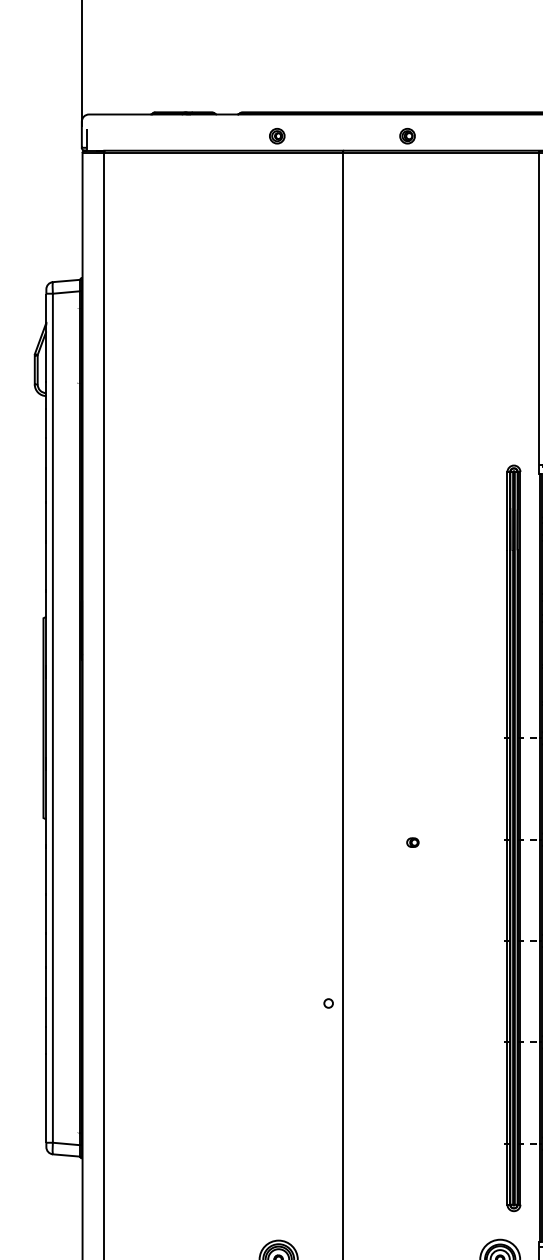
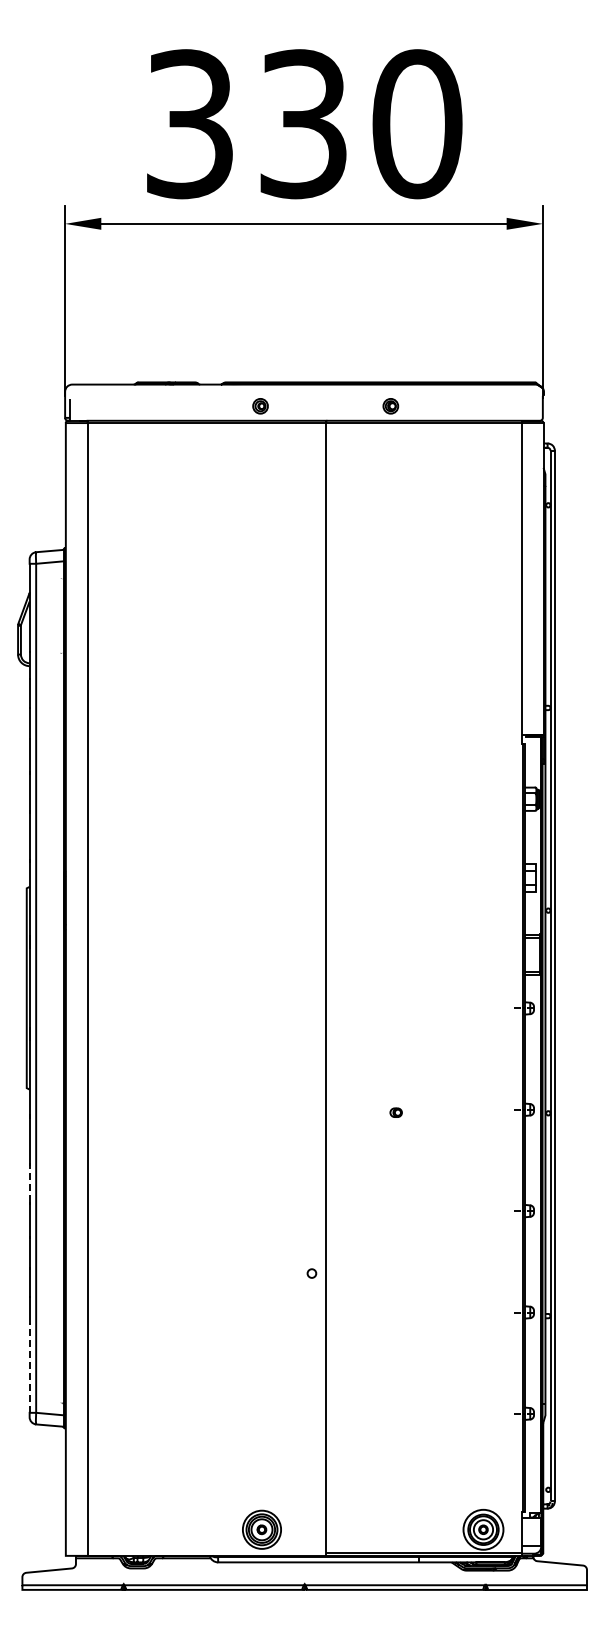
part: (513, 838) -> (496, 1108), removed
line: (46, 914) -> (29, 1184), solid -> dashed
line: (46, 1097) -> (29, 1367), solid -> dashed

